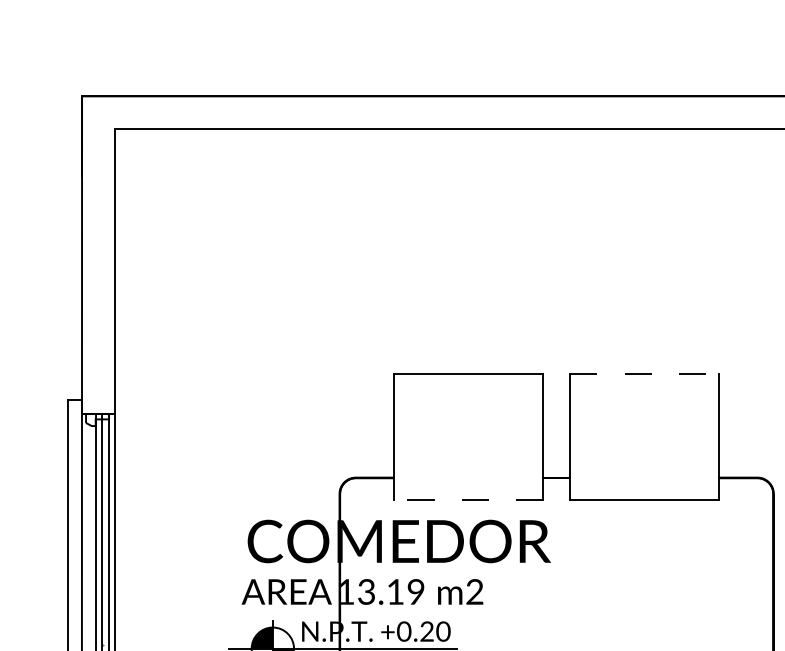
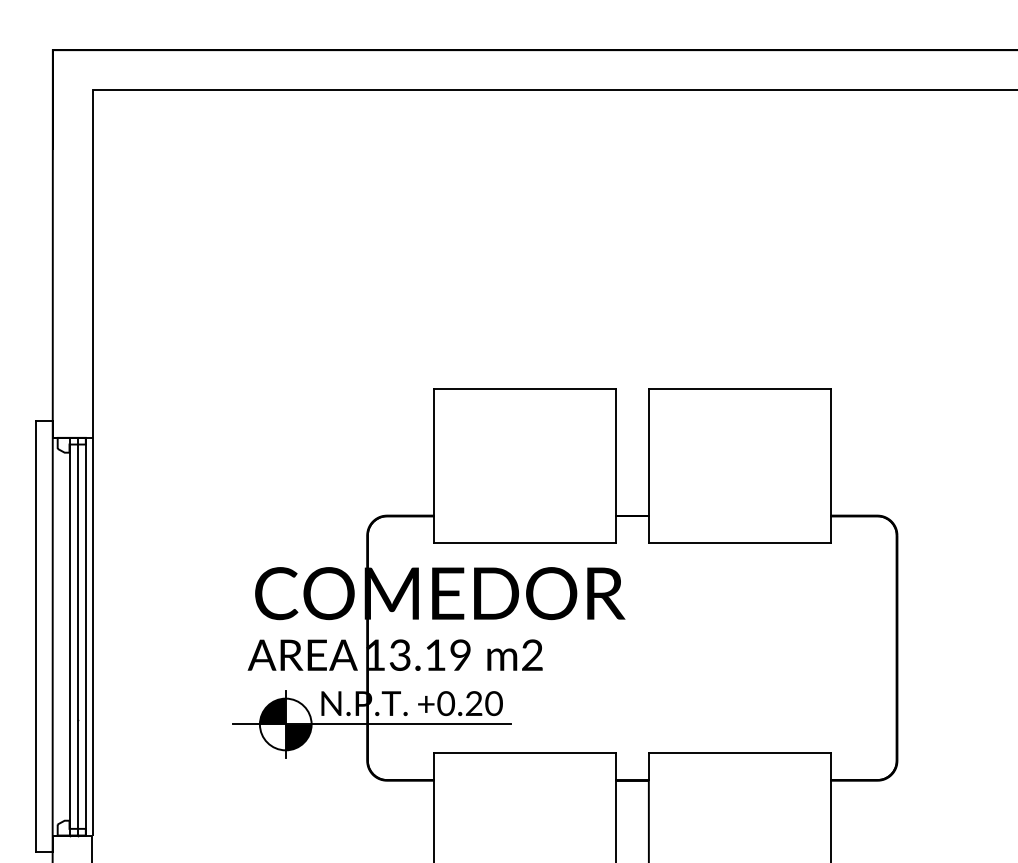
line: (644, 373) -> (739, 388), dashed -> solid
line: (468, 500) -> (524, 543), dashed -> solid

